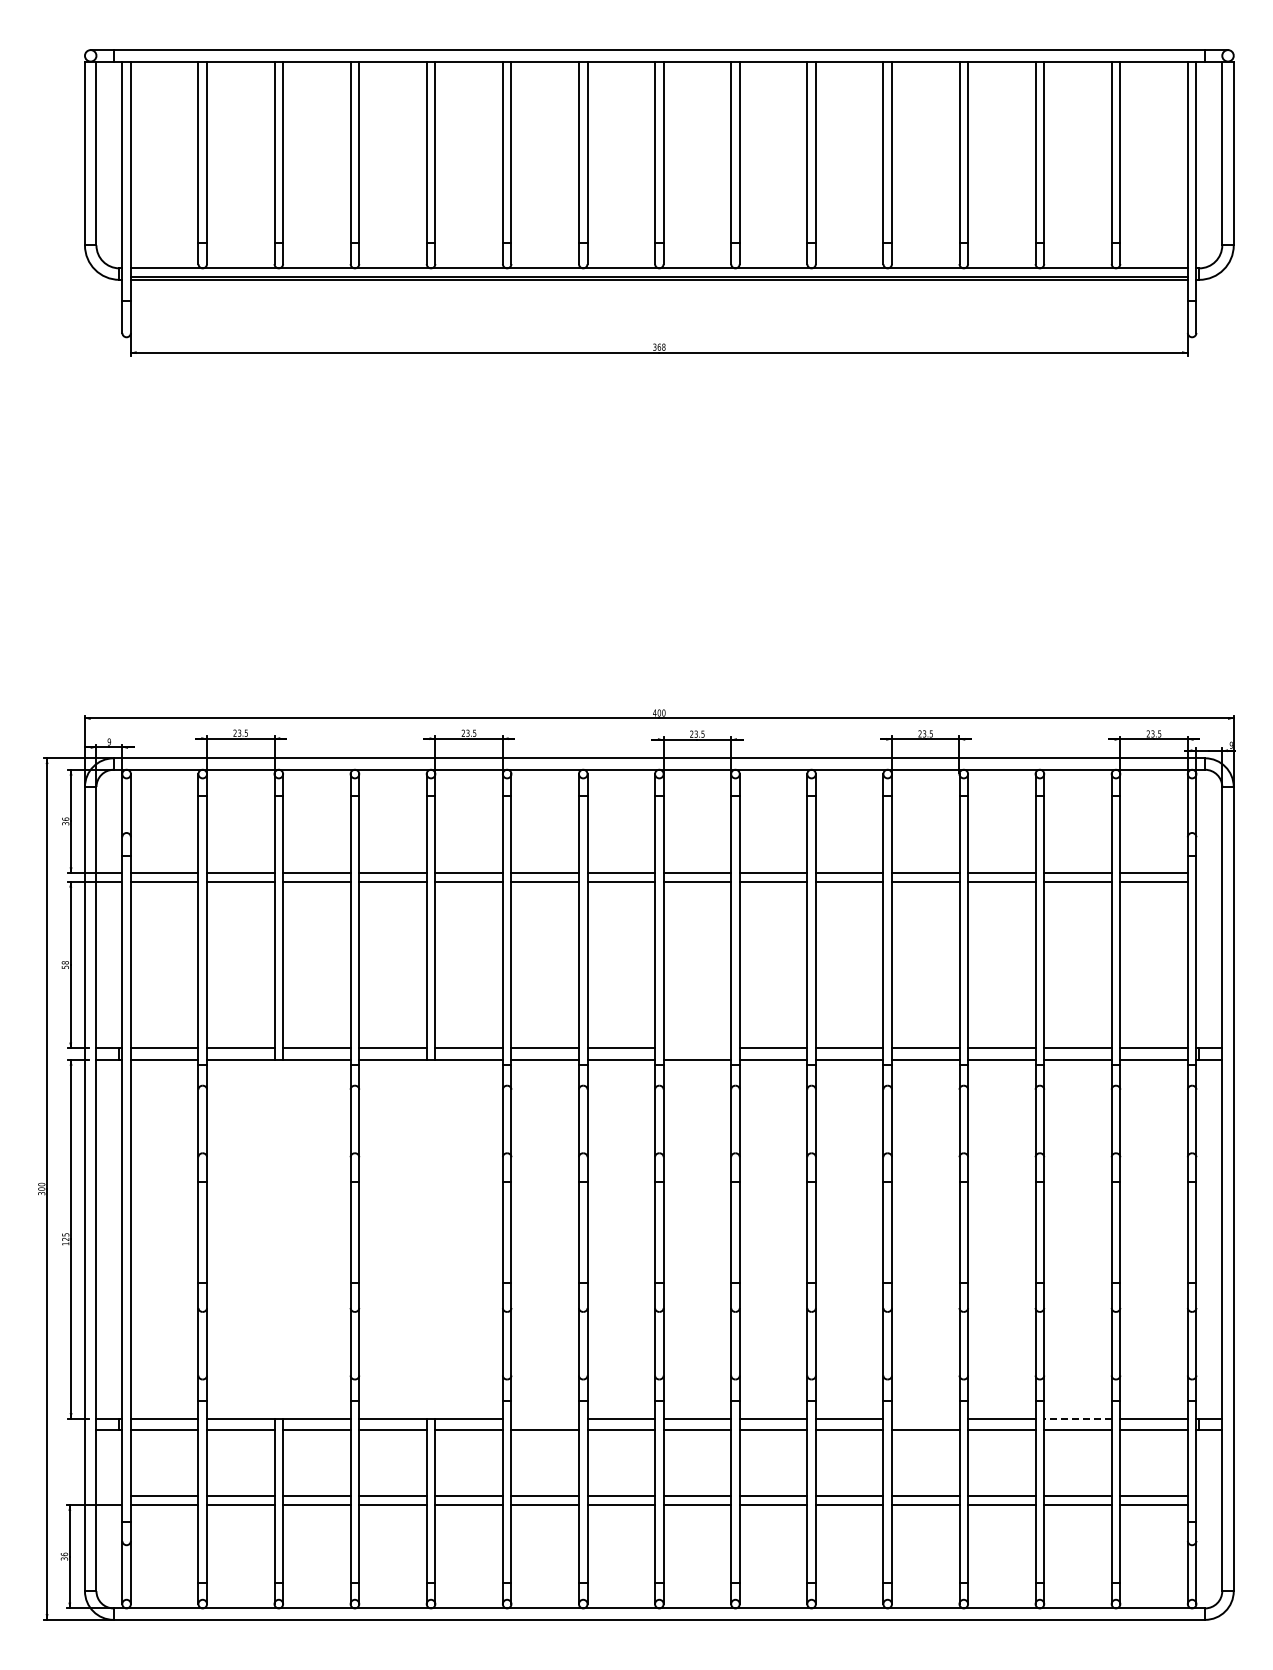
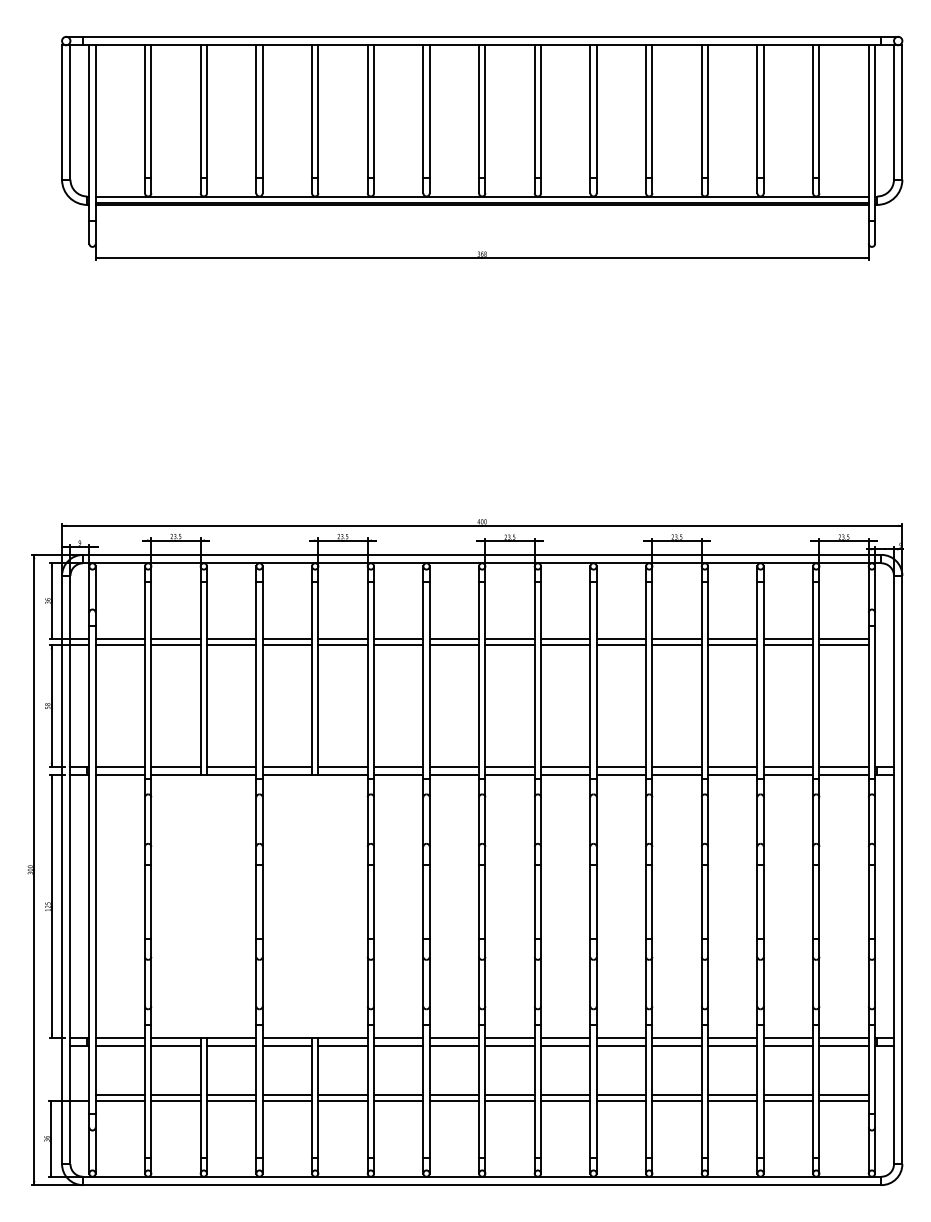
line: (697, 1048) -> (510, 767), added
line: (544, 1418) -> (398, 1037), added
line: (925, 1418) -> (676, 1037), added
line: (1077, 1418) -> (788, 1037), dashed -> solid

